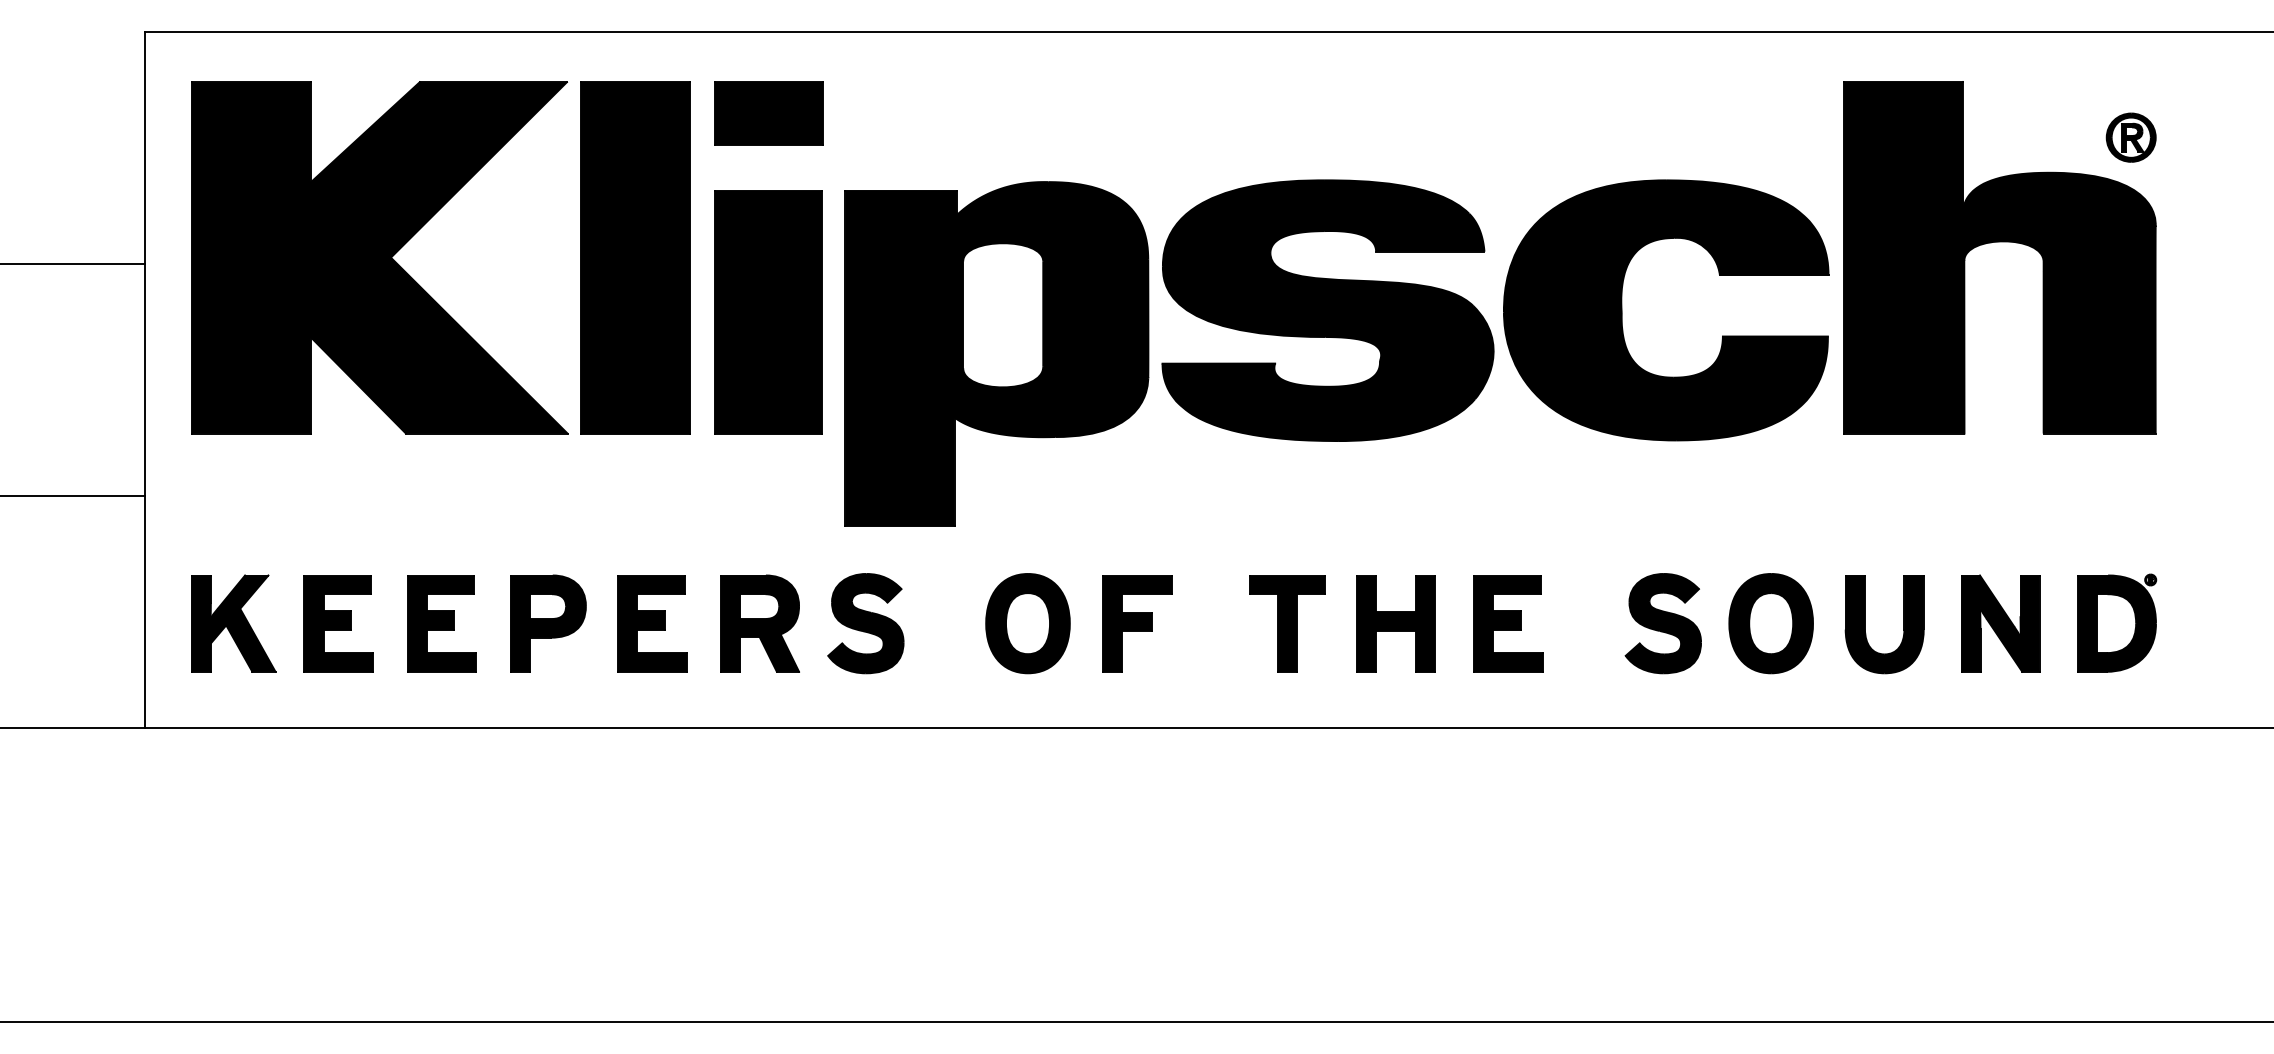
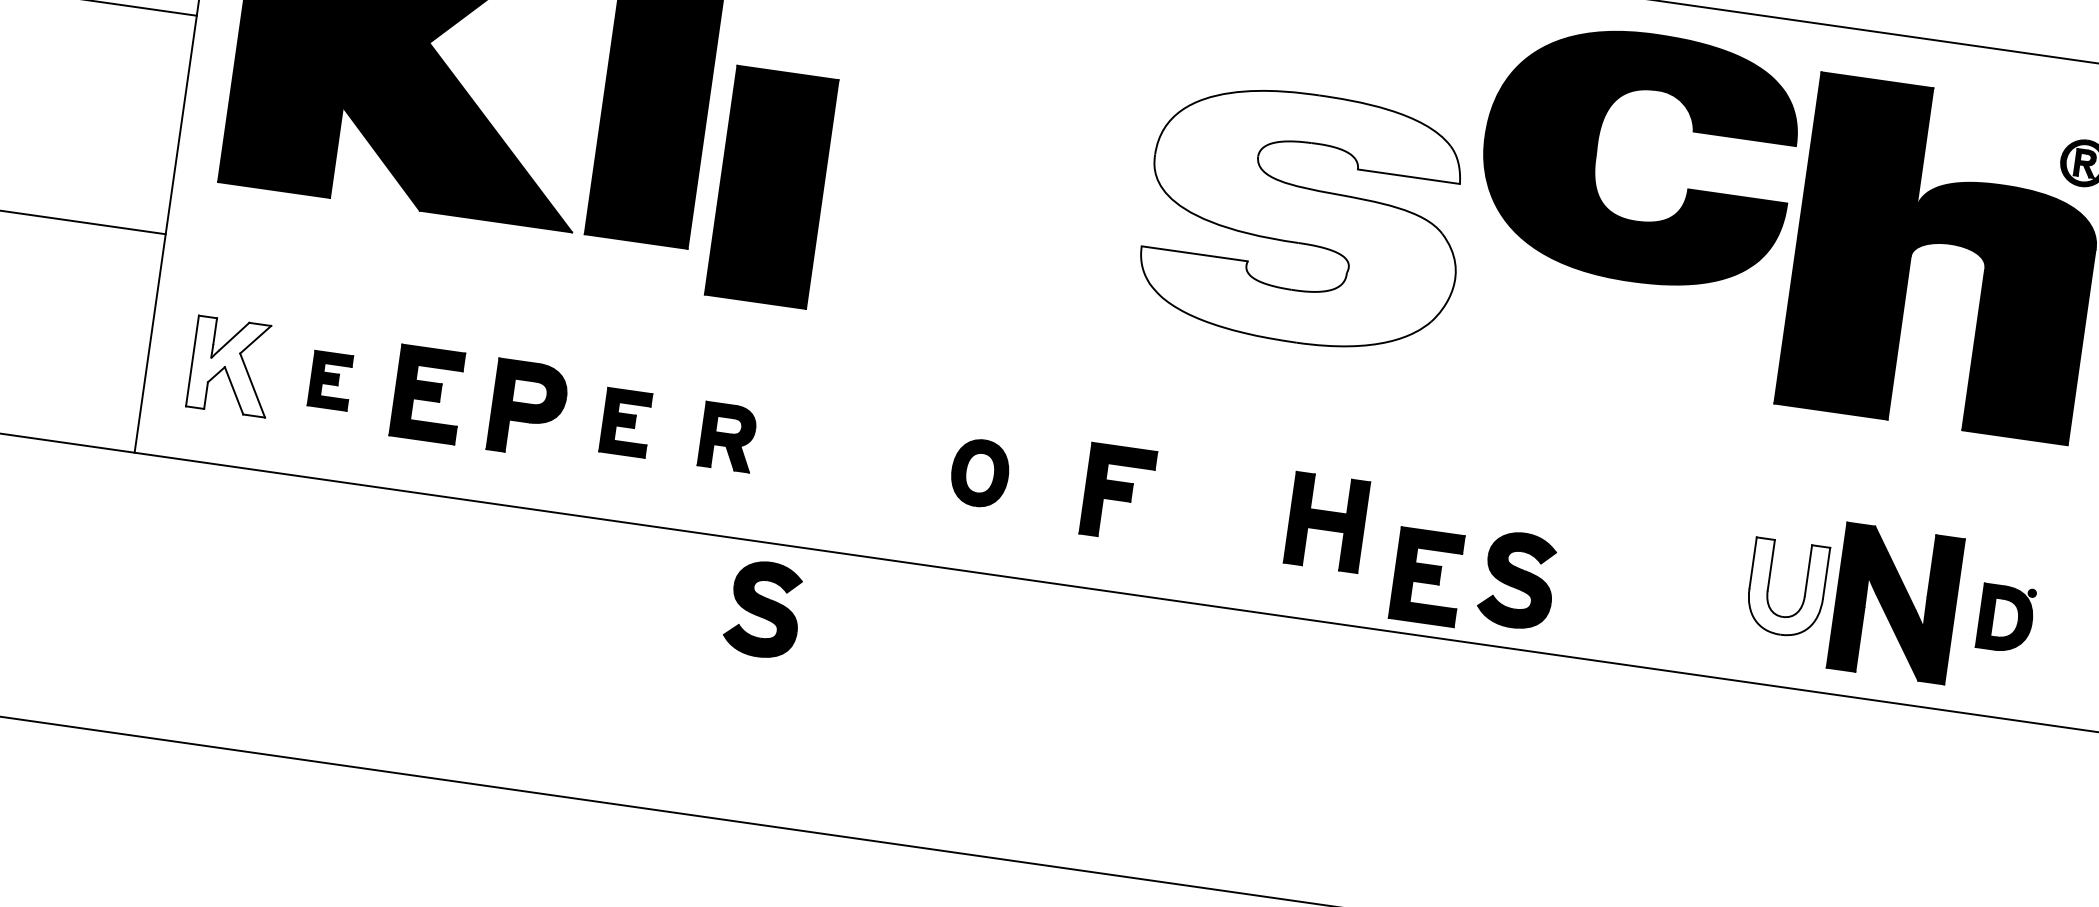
fill: (1327, 310) -> (1304, 218), removed
part: (1622, 310) -> (1597, 151), moved
part: (768, 312) -> (771, 187), moved
part: (996, 353) -> (986, 214), removed
part: (2117, 622) -> (2006, 618), size x0.7
fill: (233, 623) -> (231, 366), removed
part: (338, 623) -> (330, 380), size x0.6
part: (652, 623) -> (626, 422), size x0.7
part: (759, 623) -> (727, 436), size x0.7
part: (865, 623) -> (763, 609), moved
part: (1027, 623) -> (979, 472), size x0.7
part: (1137, 623) -> (1118, 492), moved
part: (1287, 623) -> (1224, 507), removed
part: (1508, 623) -> (1428, 577), moved
part: (1662, 623) -> (1516, 580), moved
part: (1770, 623) -> (1679, 572), removed
part: (2000, 623) -> (1896, 603), size x1.6
fill: (1884, 624) -> (1786, 588), removed

